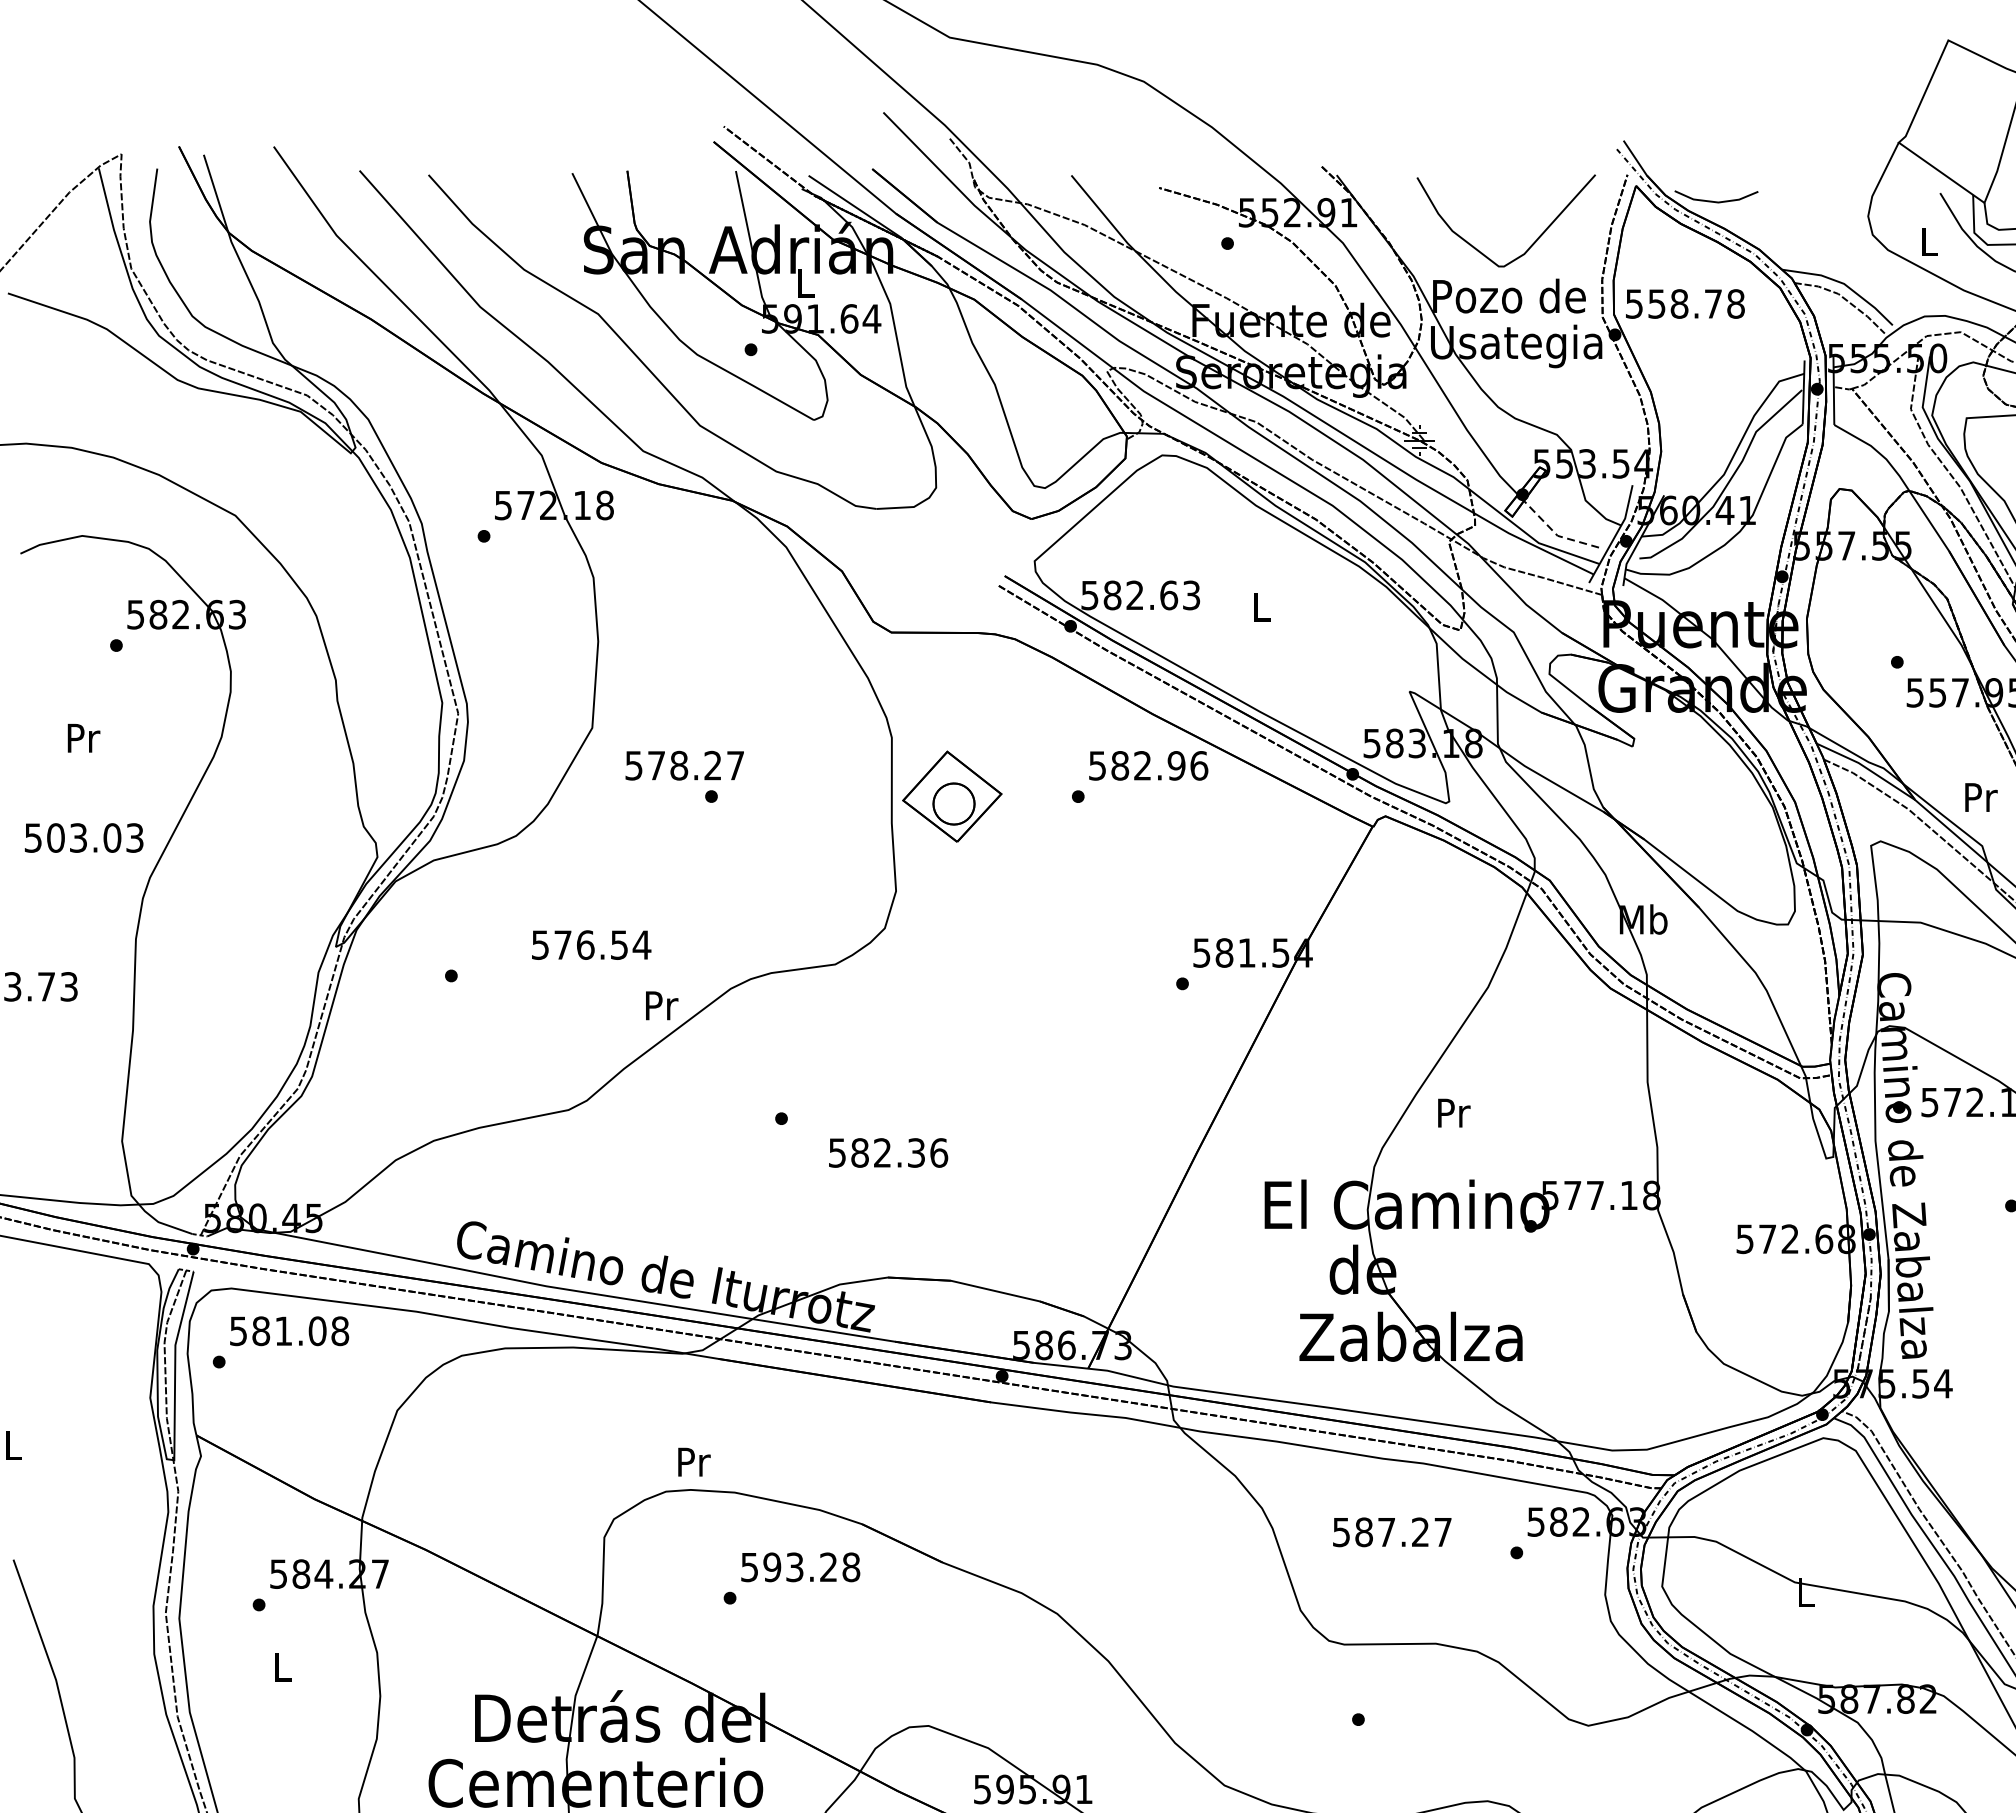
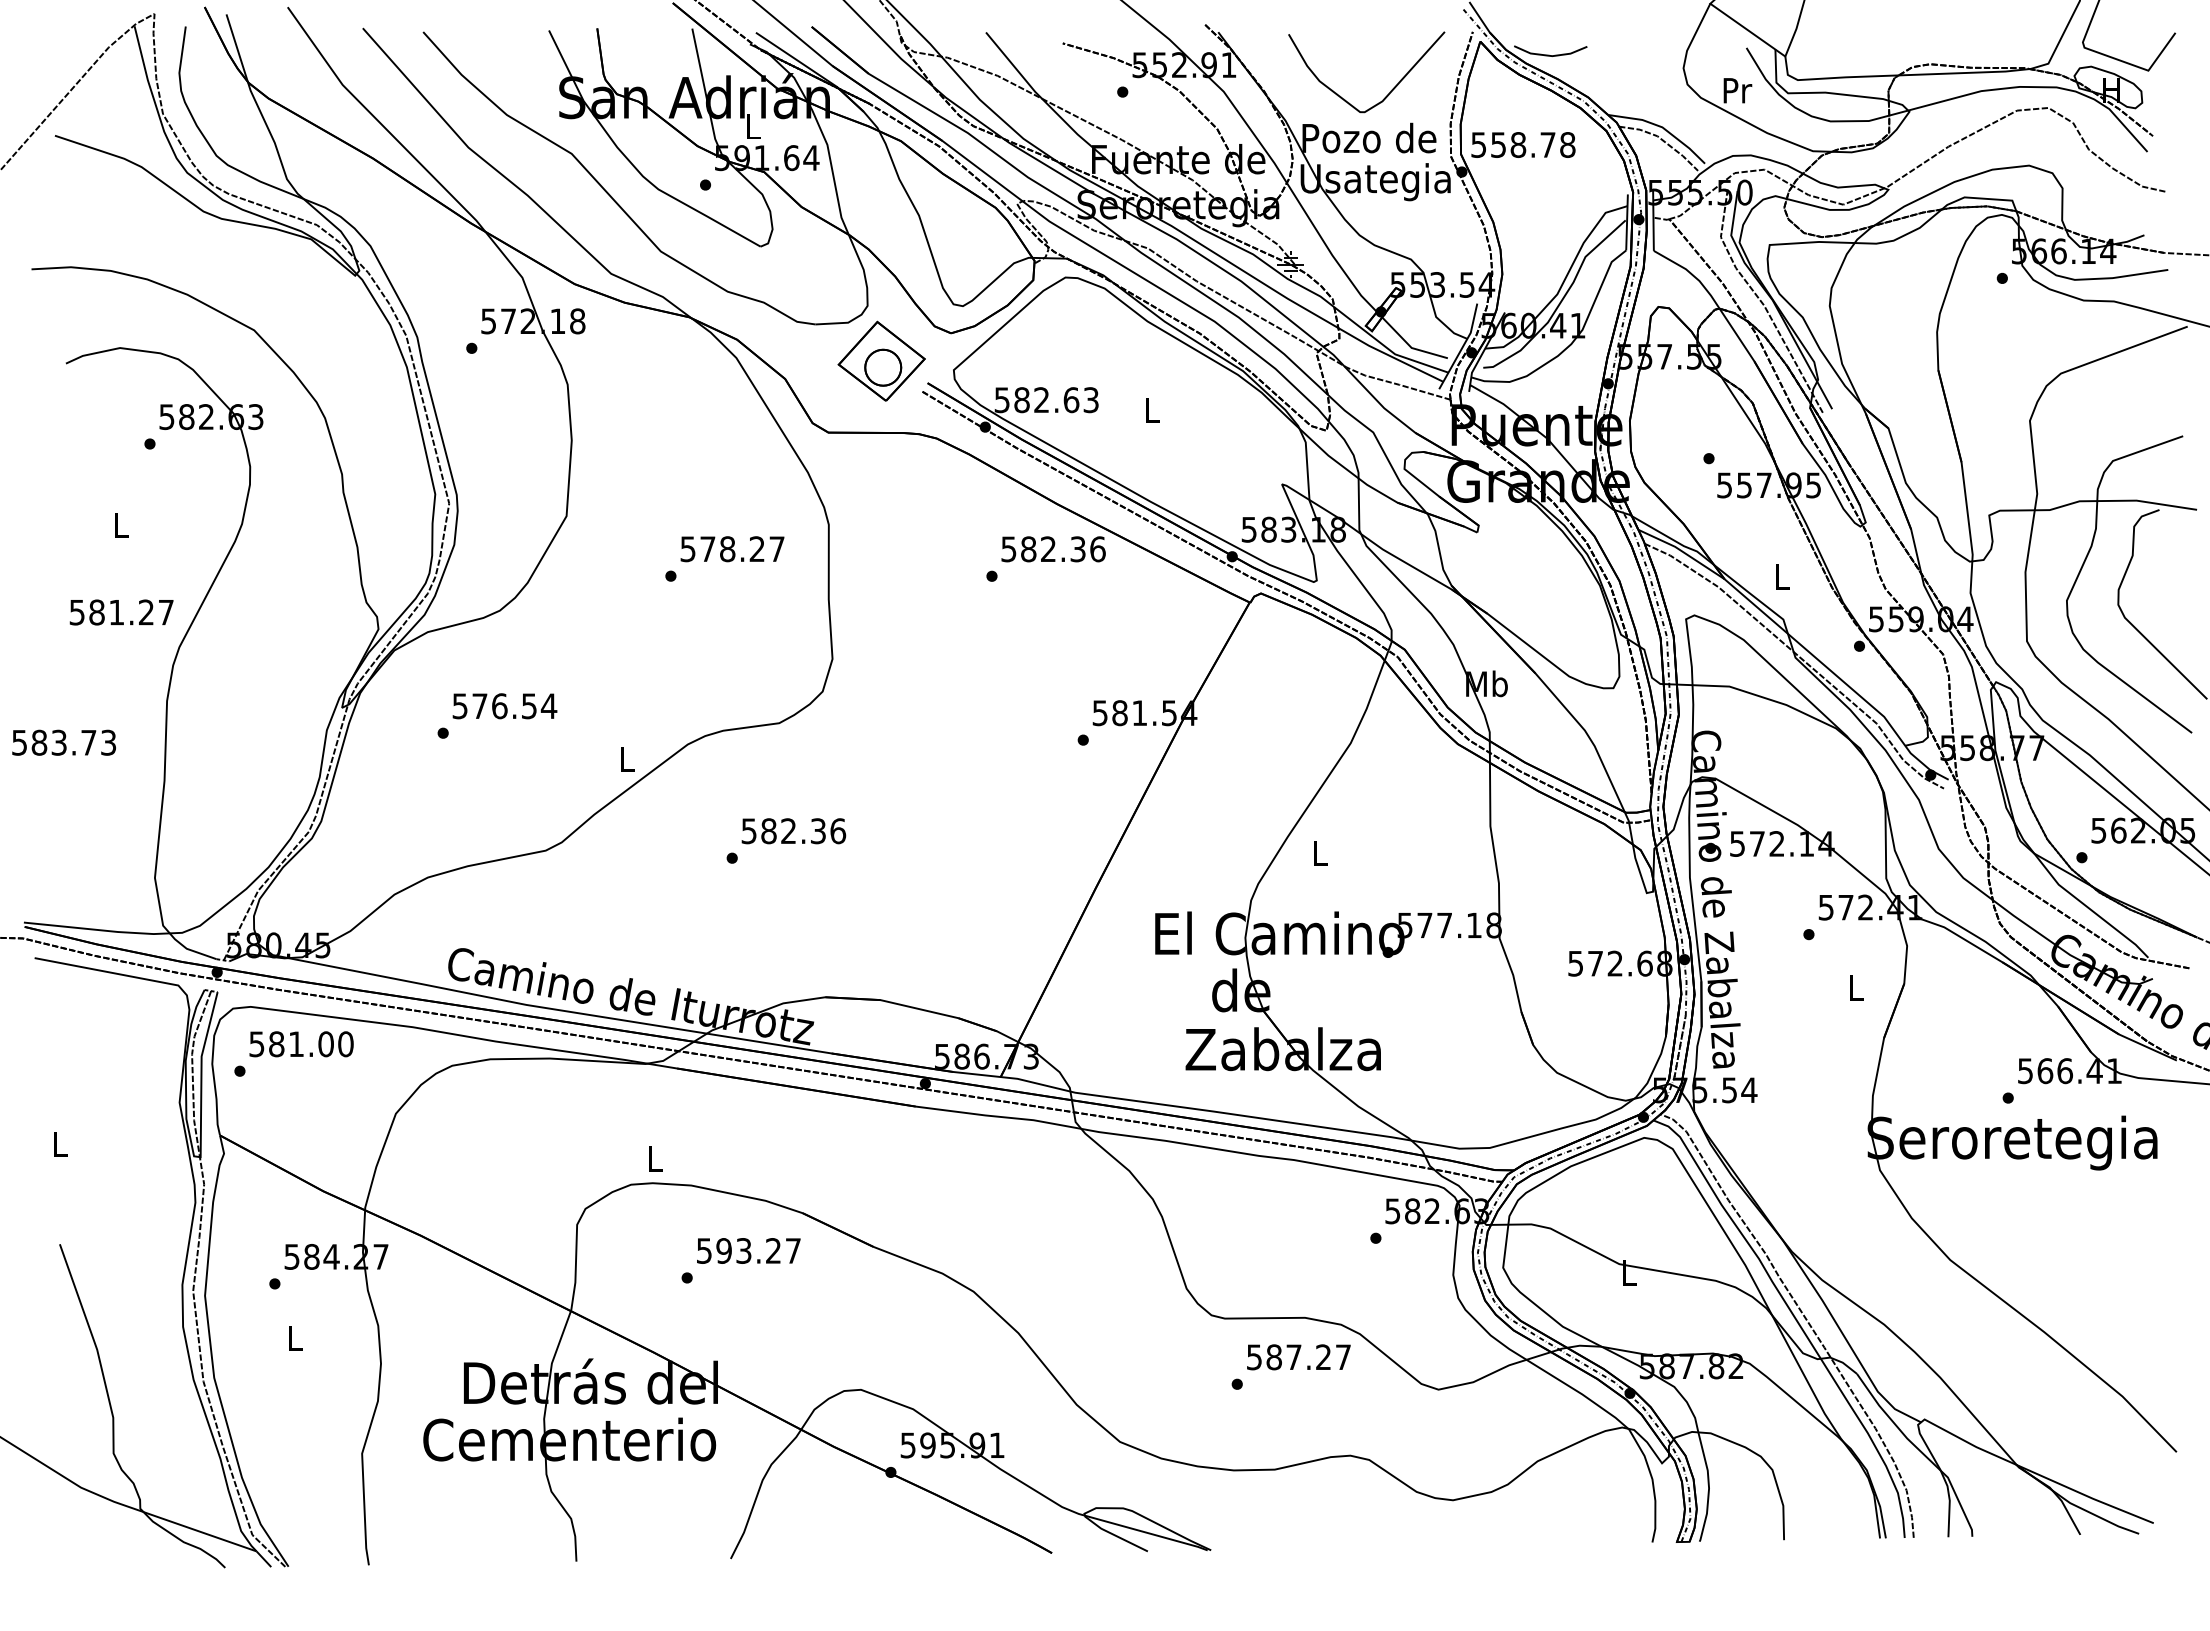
text: (1929, 241) -> (1737, 90), L -> Pr
line: (1556, 534) -> (1410, 346), dashed -> solid
text: (83, 737) -> (121, 524), Pr -> L
text: (684, 766) -> (732, 549), moved
text: (1175, 766) -> (1077, 549), 582.96 -> 582.36
part: (952, 795) -> (881, 360), moved
text: (1981, 796) -> (1782, 576), Pr -> L
text: (95, 838) -> (131, 612), 503.03 -> 581.27
text: (591, 945) -> (504, 706), moved
text: (661, 1004) -> (627, 758), Pr -> L
text: (1454, 1112) -> (1321, 852), Pr -> L
text: (888, 1153) -> (793, 831), moved
text: (339, 1330) -> (345, 1043), 581.08 -> 581.00
text: (693, 1461) -> (655, 1158), Pr -> L
text: (1391, 1532) -> (1298, 1357), moved
text: (851, 1566) -> (793, 1250), 593.28 -> 593.27

